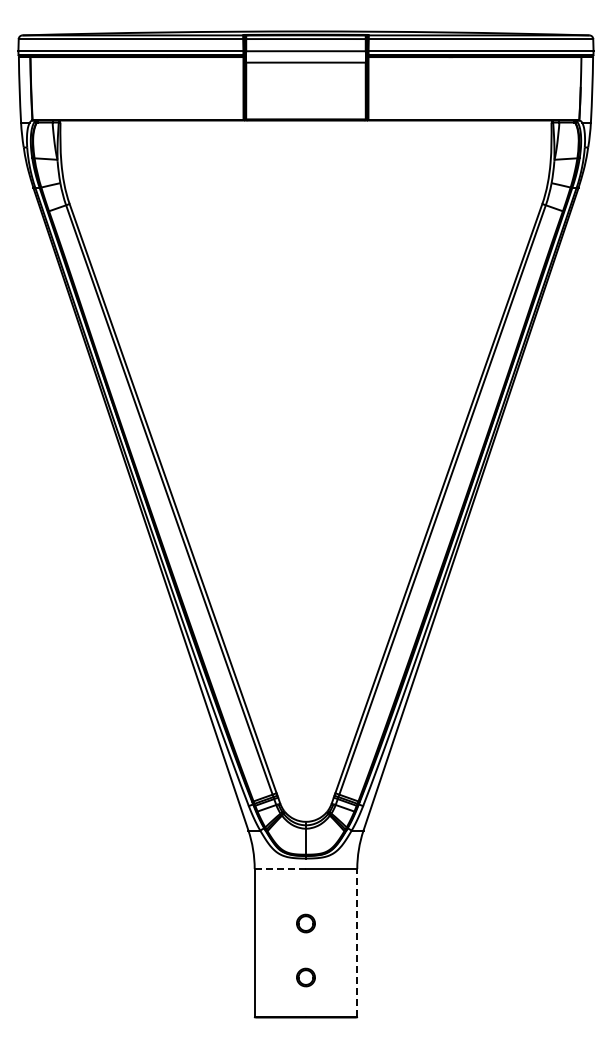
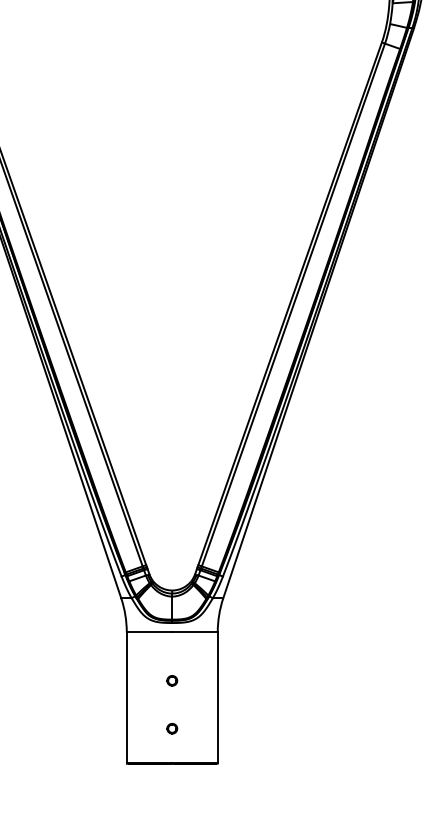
line: (280, 869) -> (149, 632), dashed -> solid
part: (305, 923) -> (171, 680), size x0.62
line: (357, 942) -> (217, 697), dashed -> solid
part: (305, 977) -> (171, 728), size x0.62

